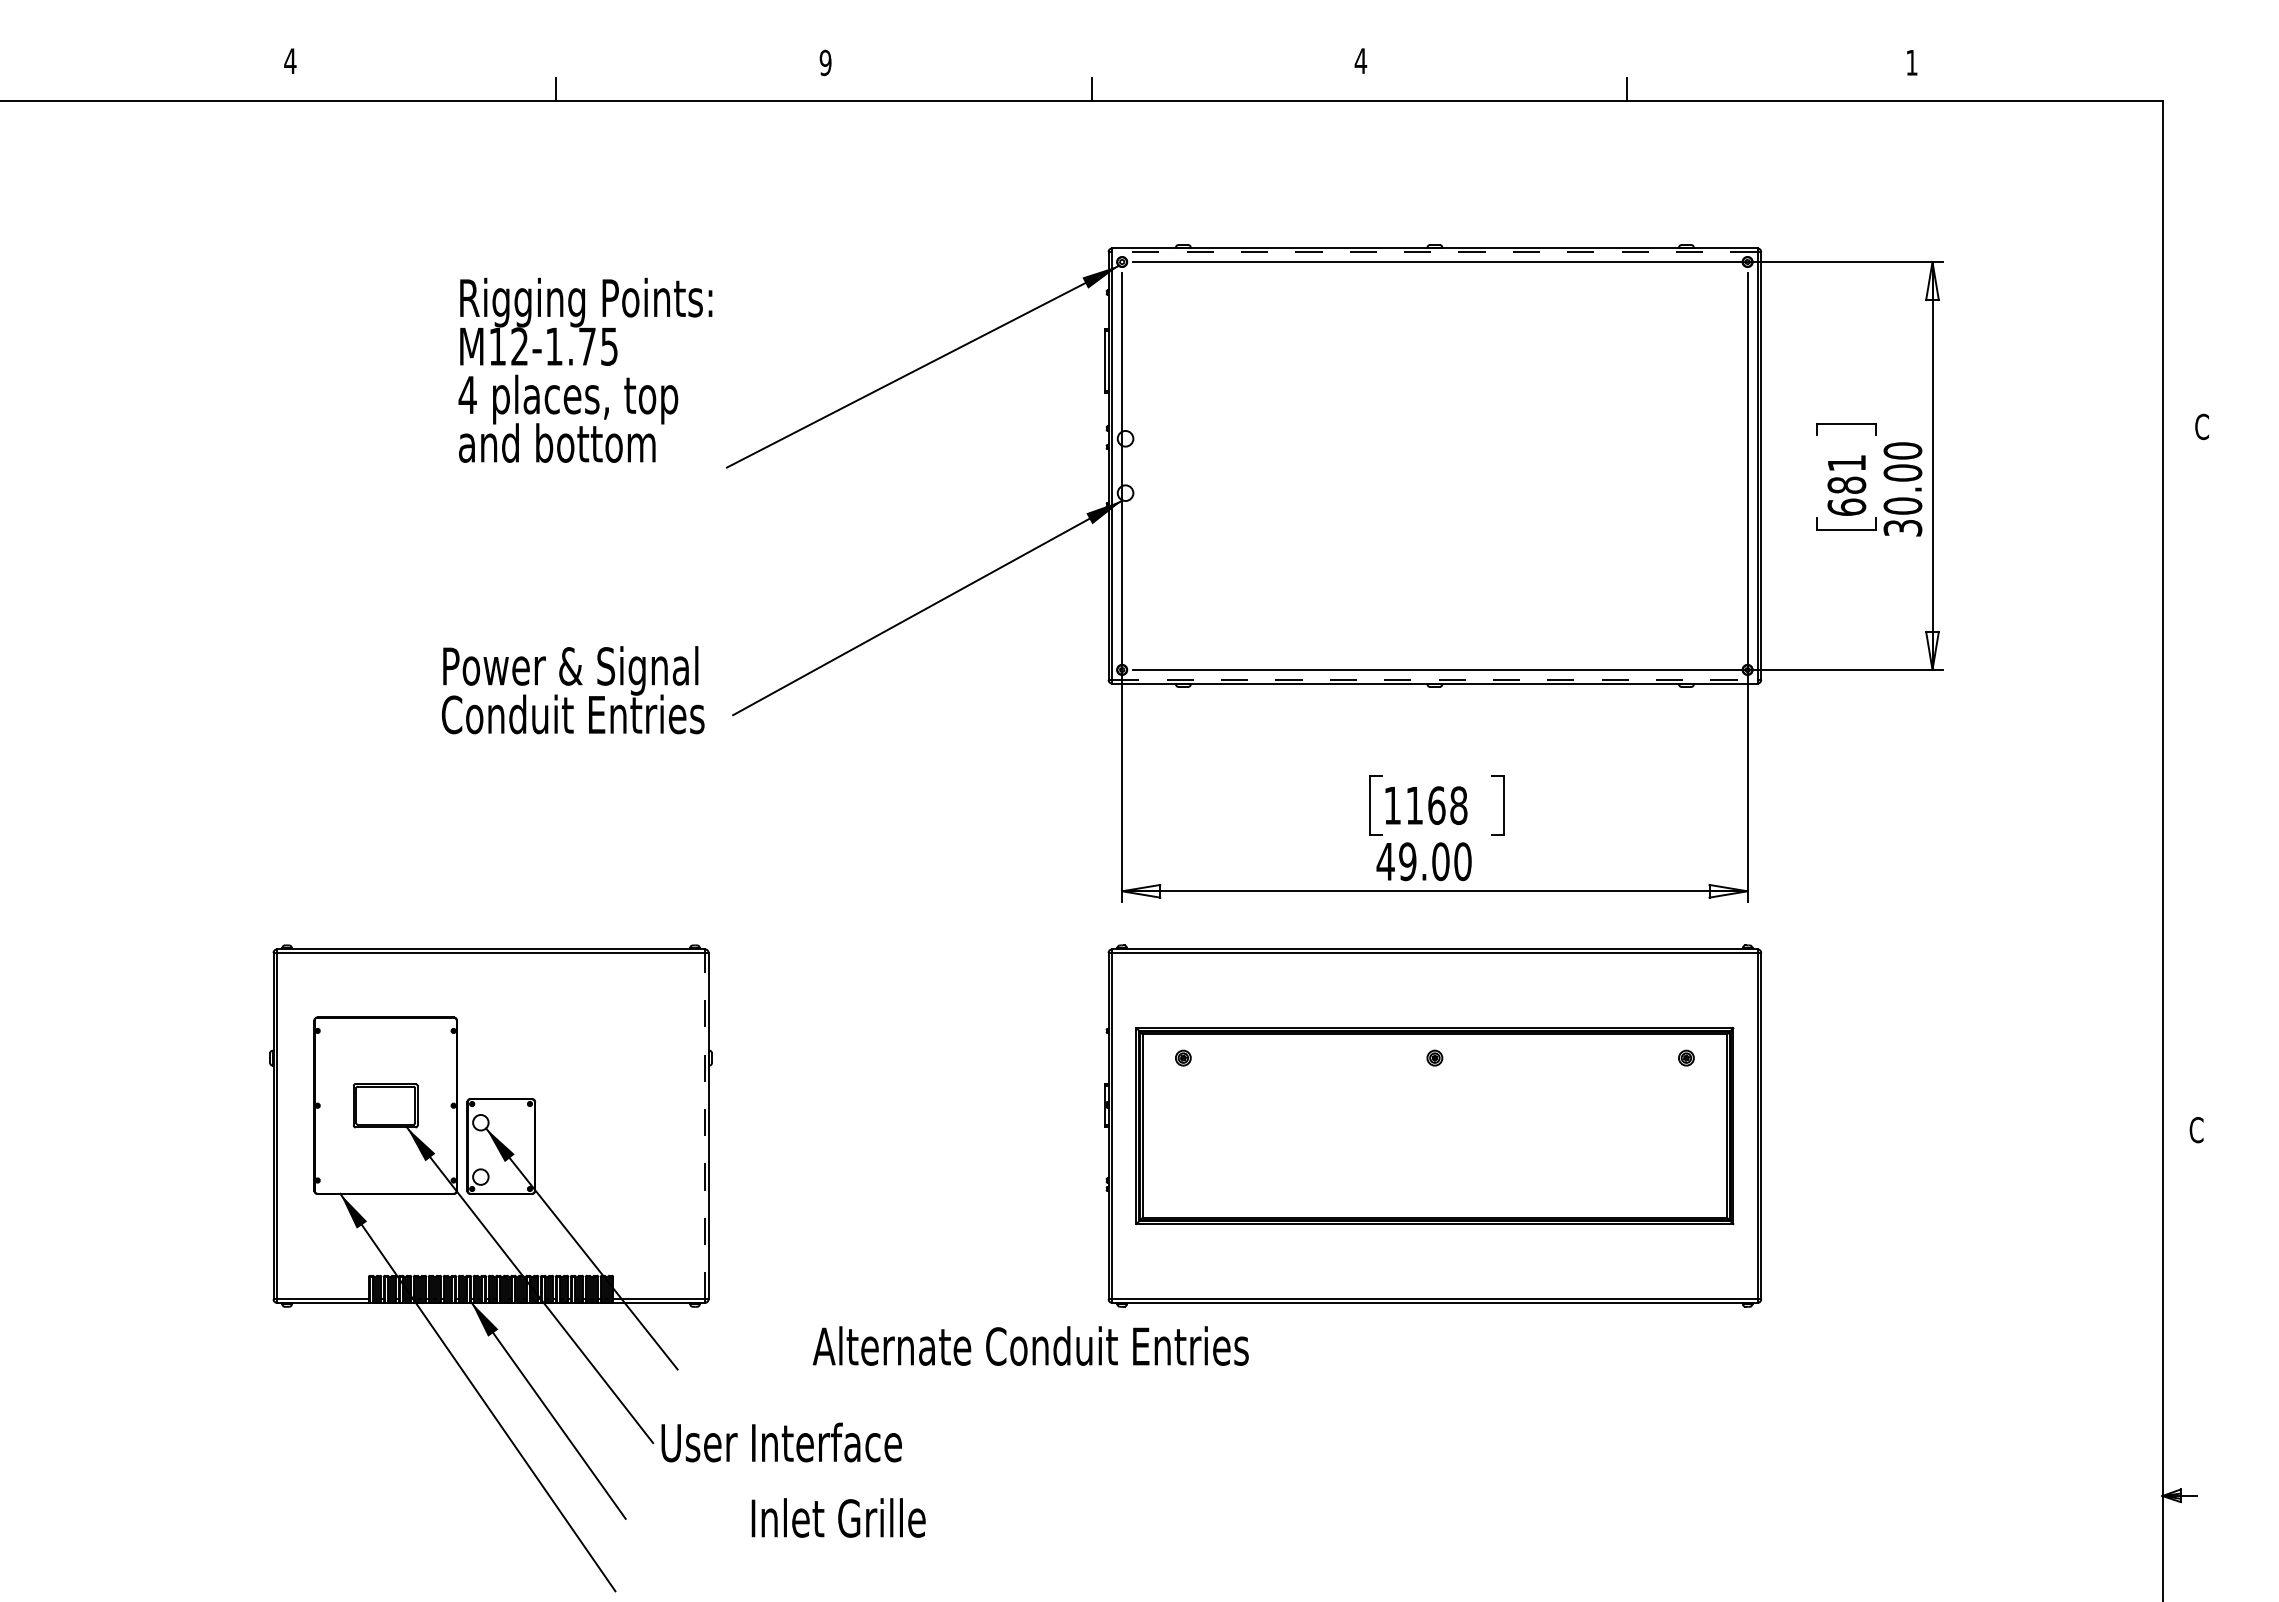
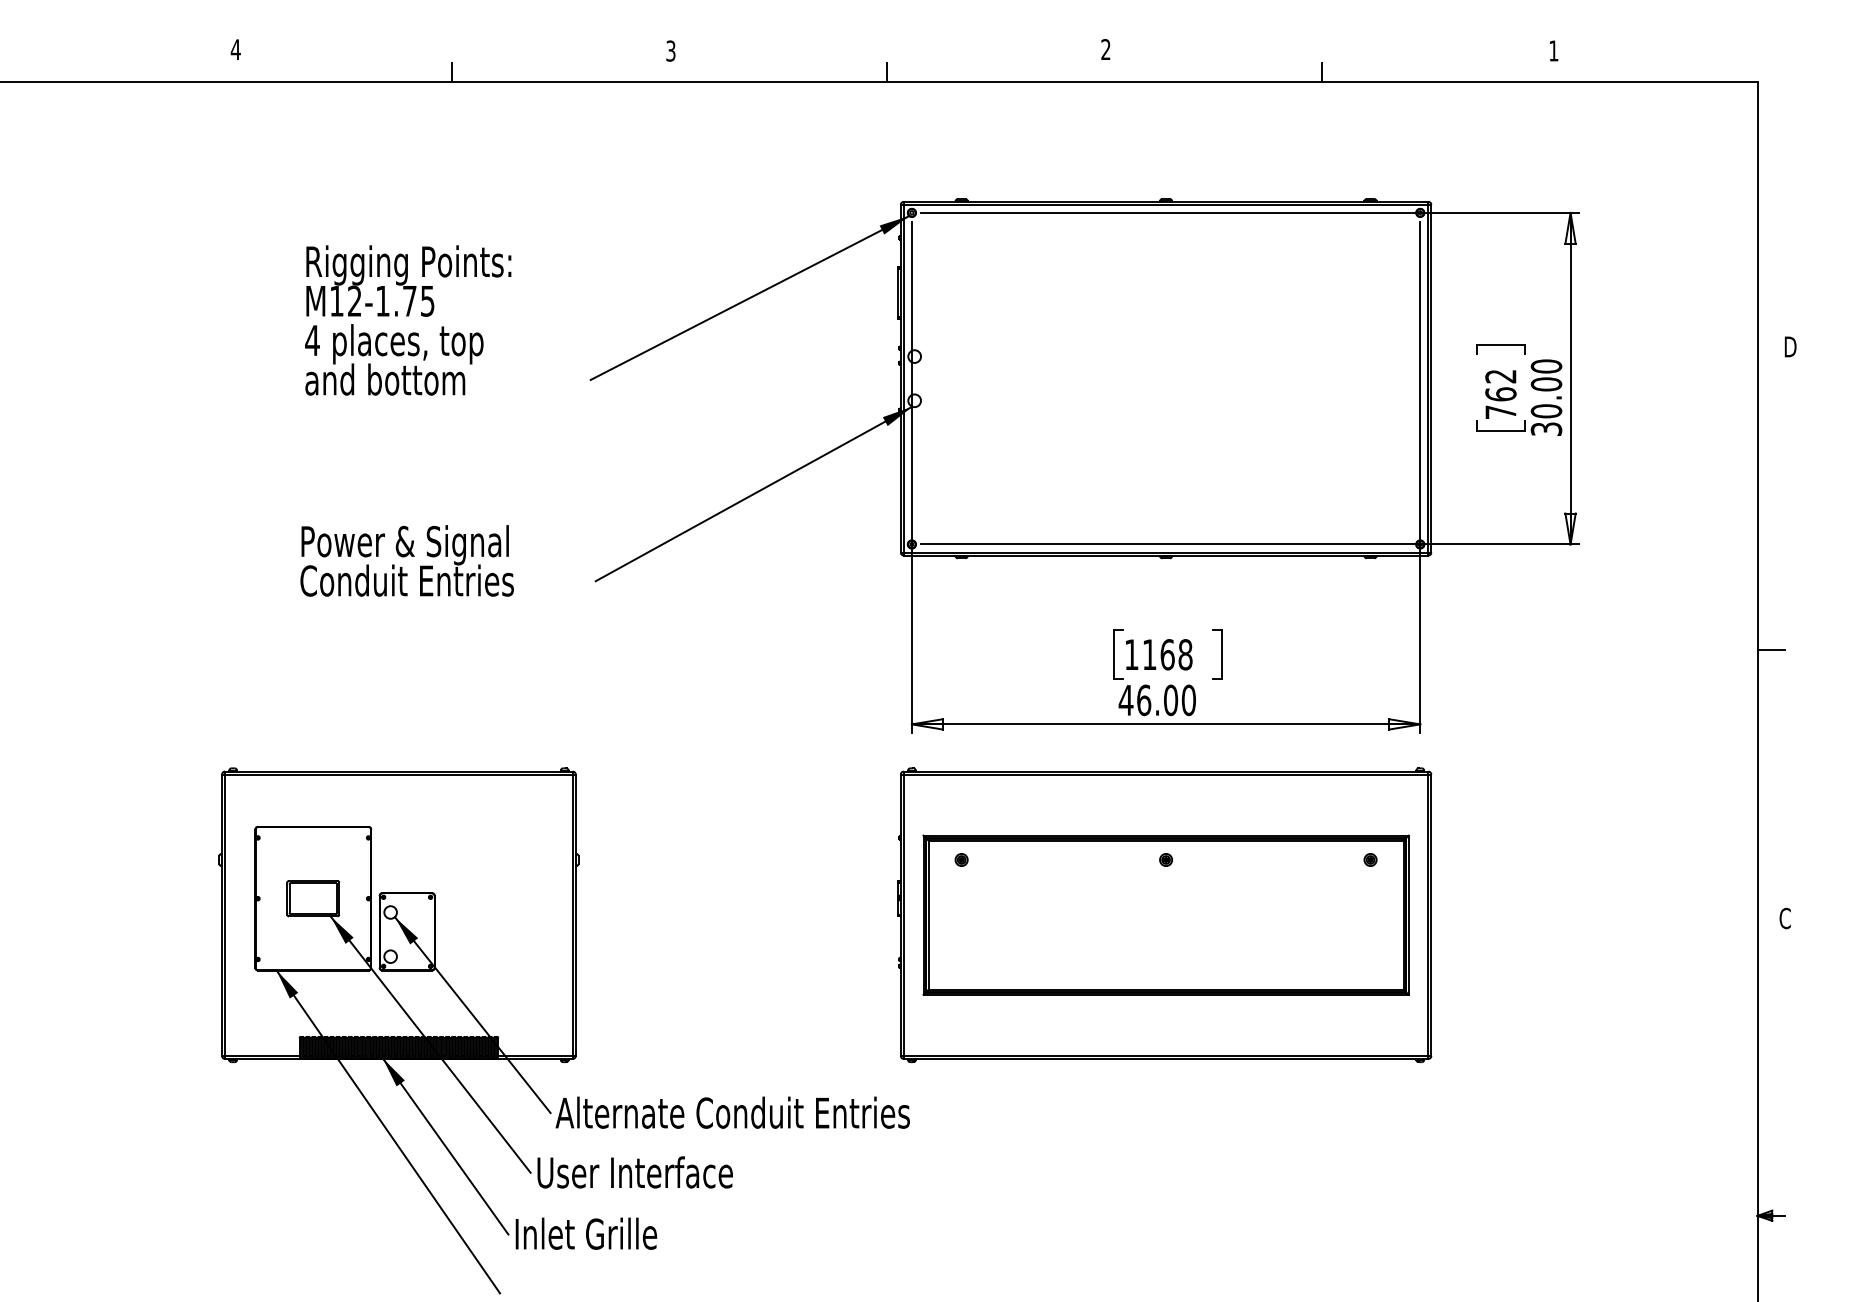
text: (1360, 60) -> (1105, 49), 4 -> 2
text: (825, 62) -> (670, 50), 9 -> 3
line: (1434, 252) -> (1165, 205), dashed -> solid
text: (585, 369) -> (408, 319), moved
text: (2202, 426) -> (1790, 346), C -> D
text: (1846, 485) -> (1500, 394), 681 -> 762
line: (1434, 679) -> (1165, 552), dashed -> solid
text: (572, 690) -> (406, 561), moved
line: (2179, 799) -> (1771, 649), added
text: (1407, 861) -> (1143, 700), 49.00 -> 46.00
line: (704, 1125) -> (572, 914), dashed -> solid
text: (1030, 1345) -> (732, 1112), moved
text: (838, 1517) -> (586, 1233), moved

